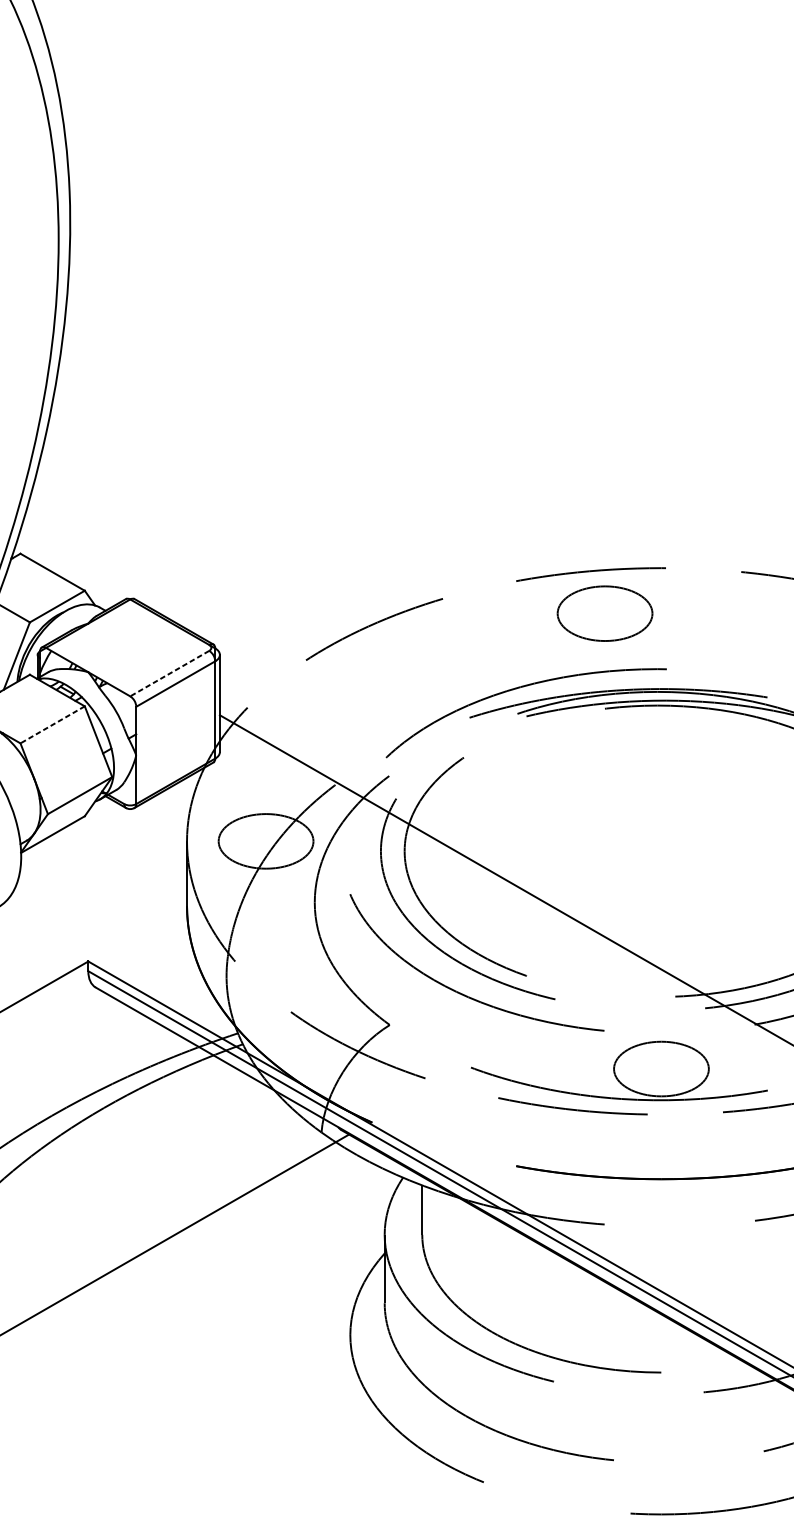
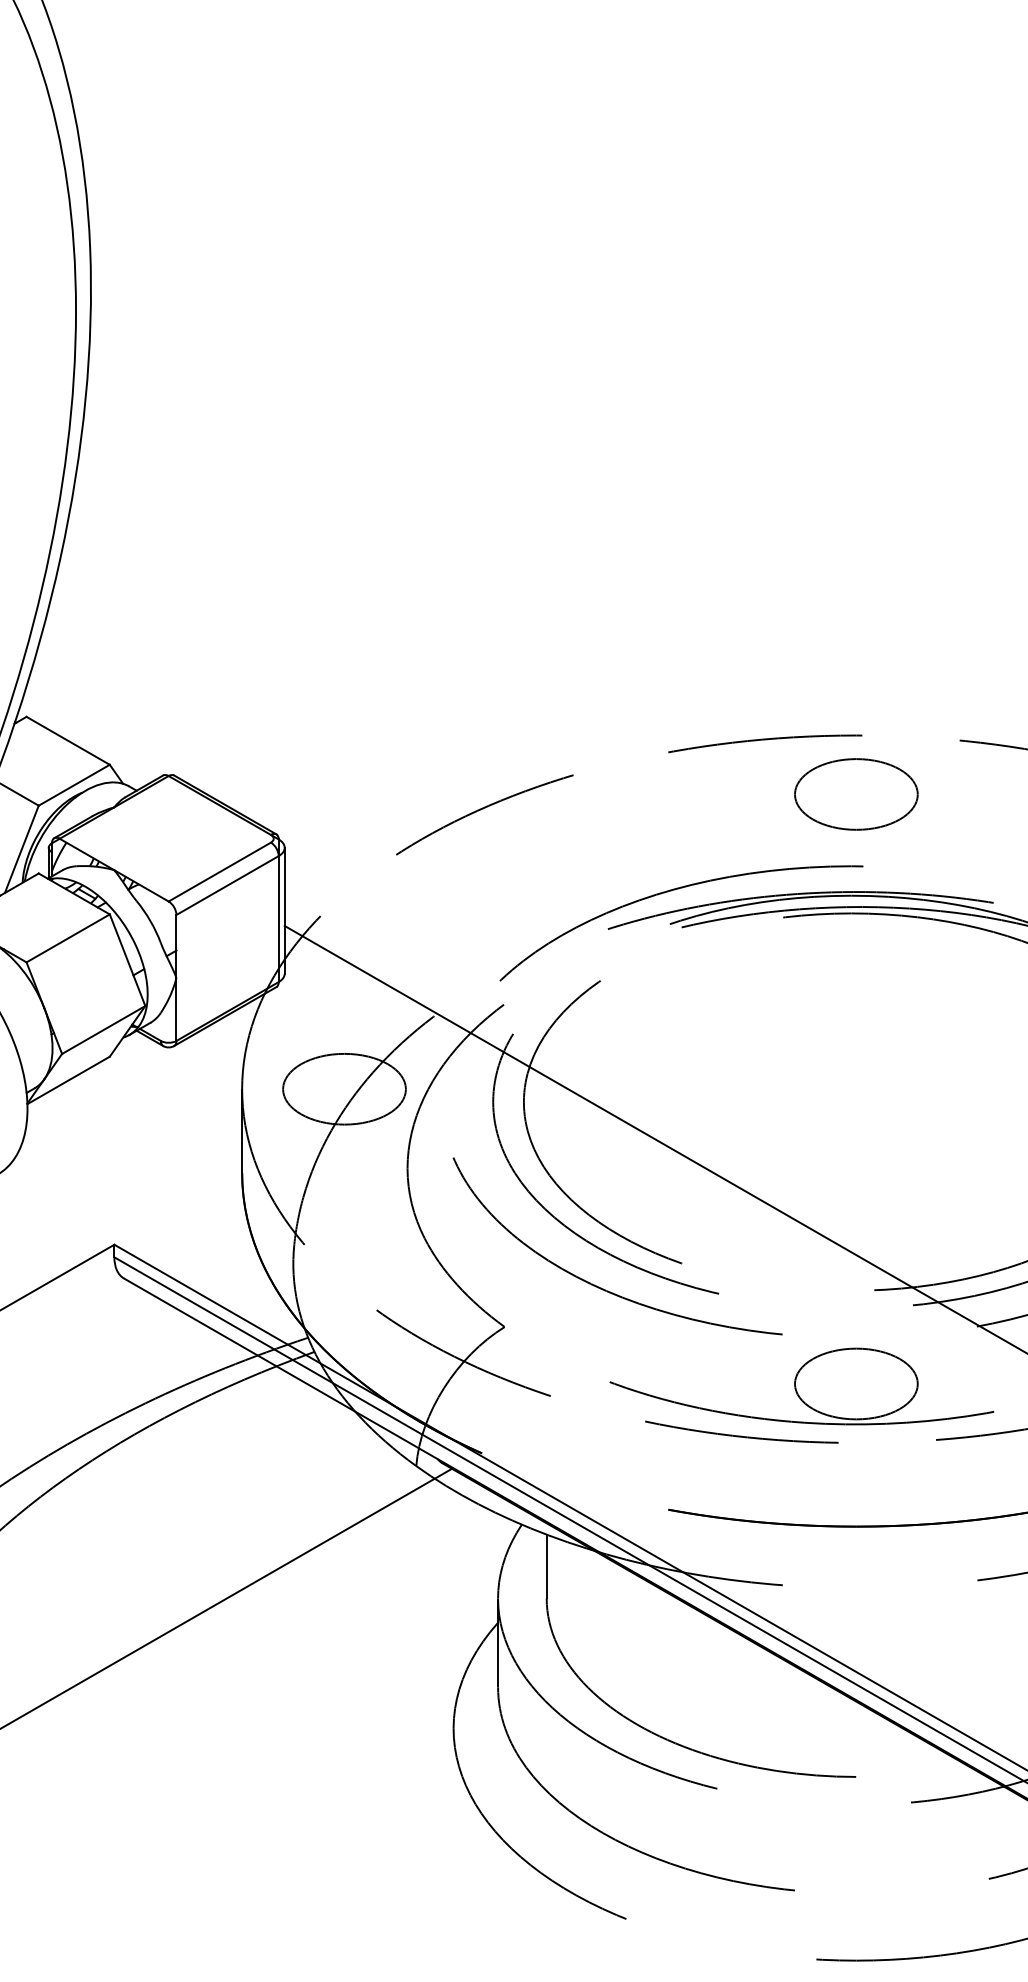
part: (605, 613) -> (856, 794), moved
line: (169, 673) -> (219, 872), dashed -> solid
line: (52, 724) -> (67, 938), dashed -> solid

